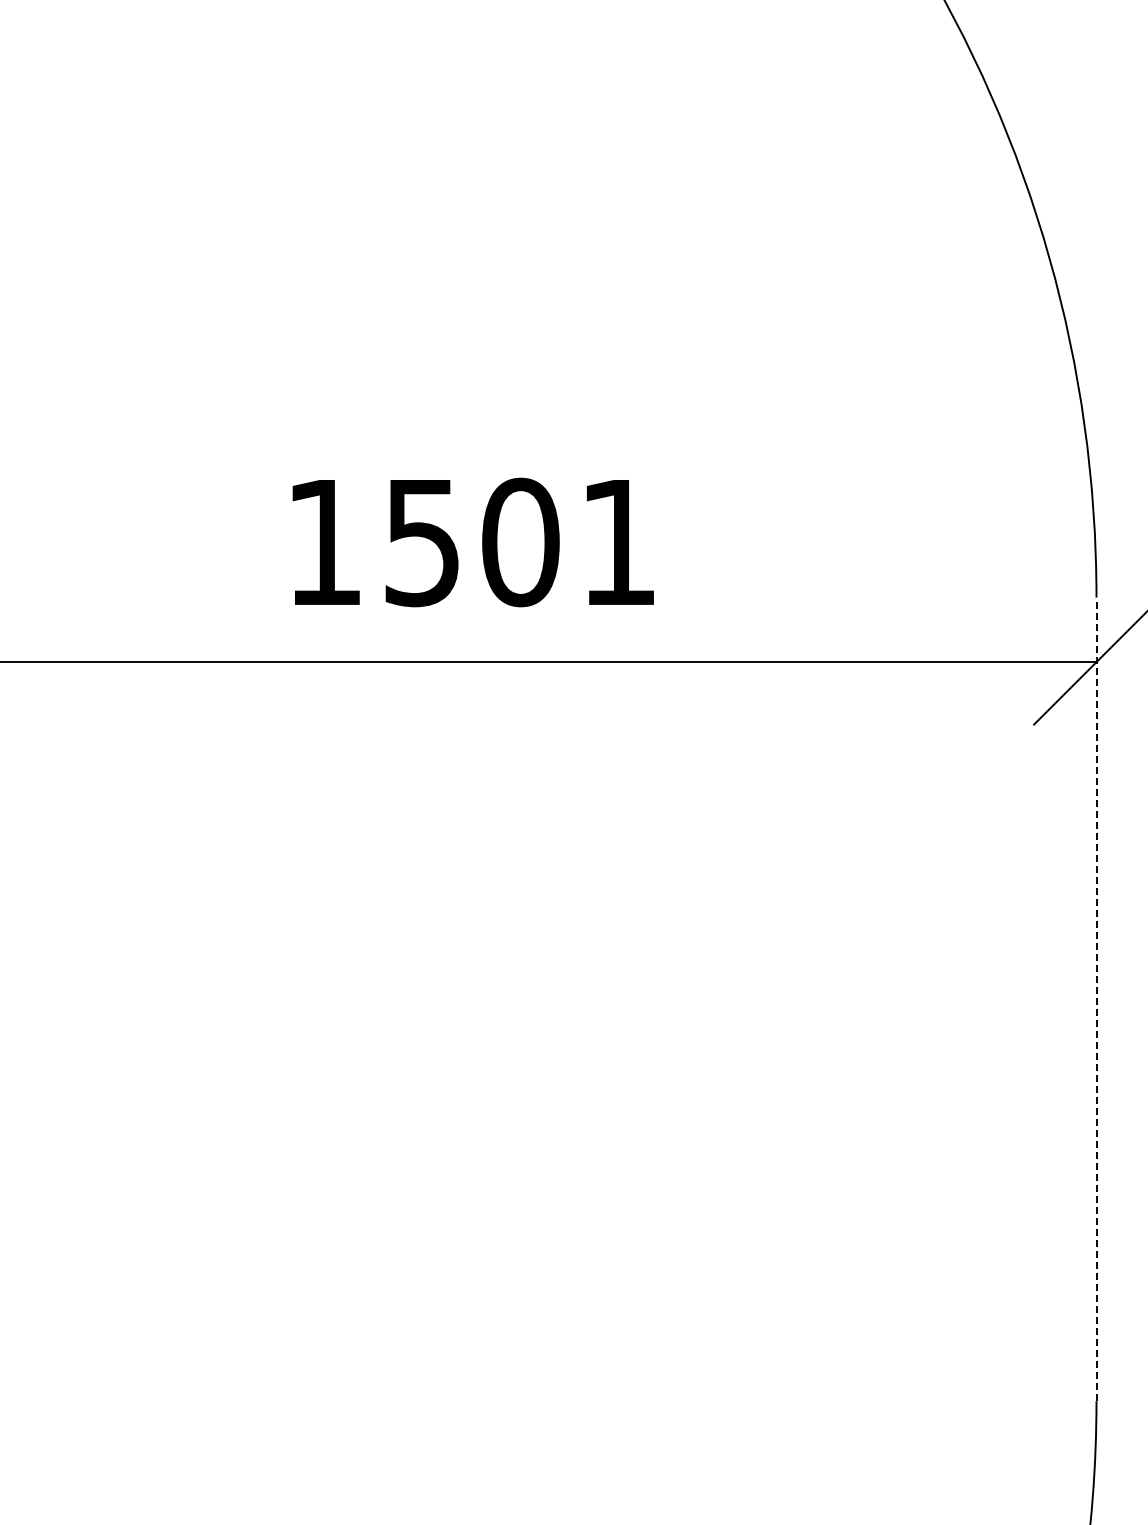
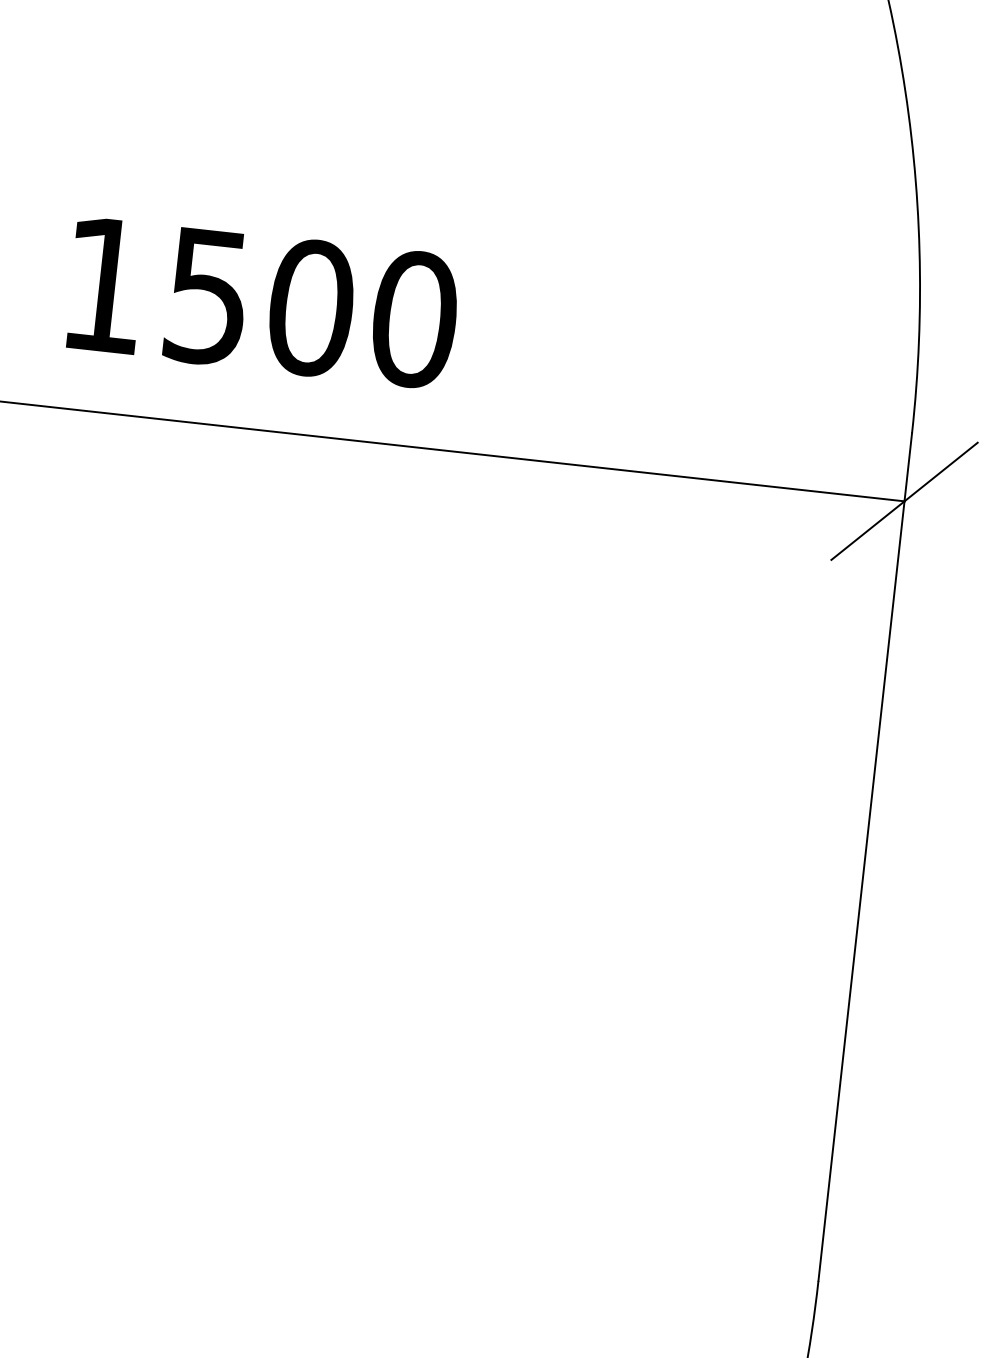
text: (618, 542) -> (414, 319), 1501 -> 1500
line: (1096, 999) -> (865, 857), dashed -> solid

